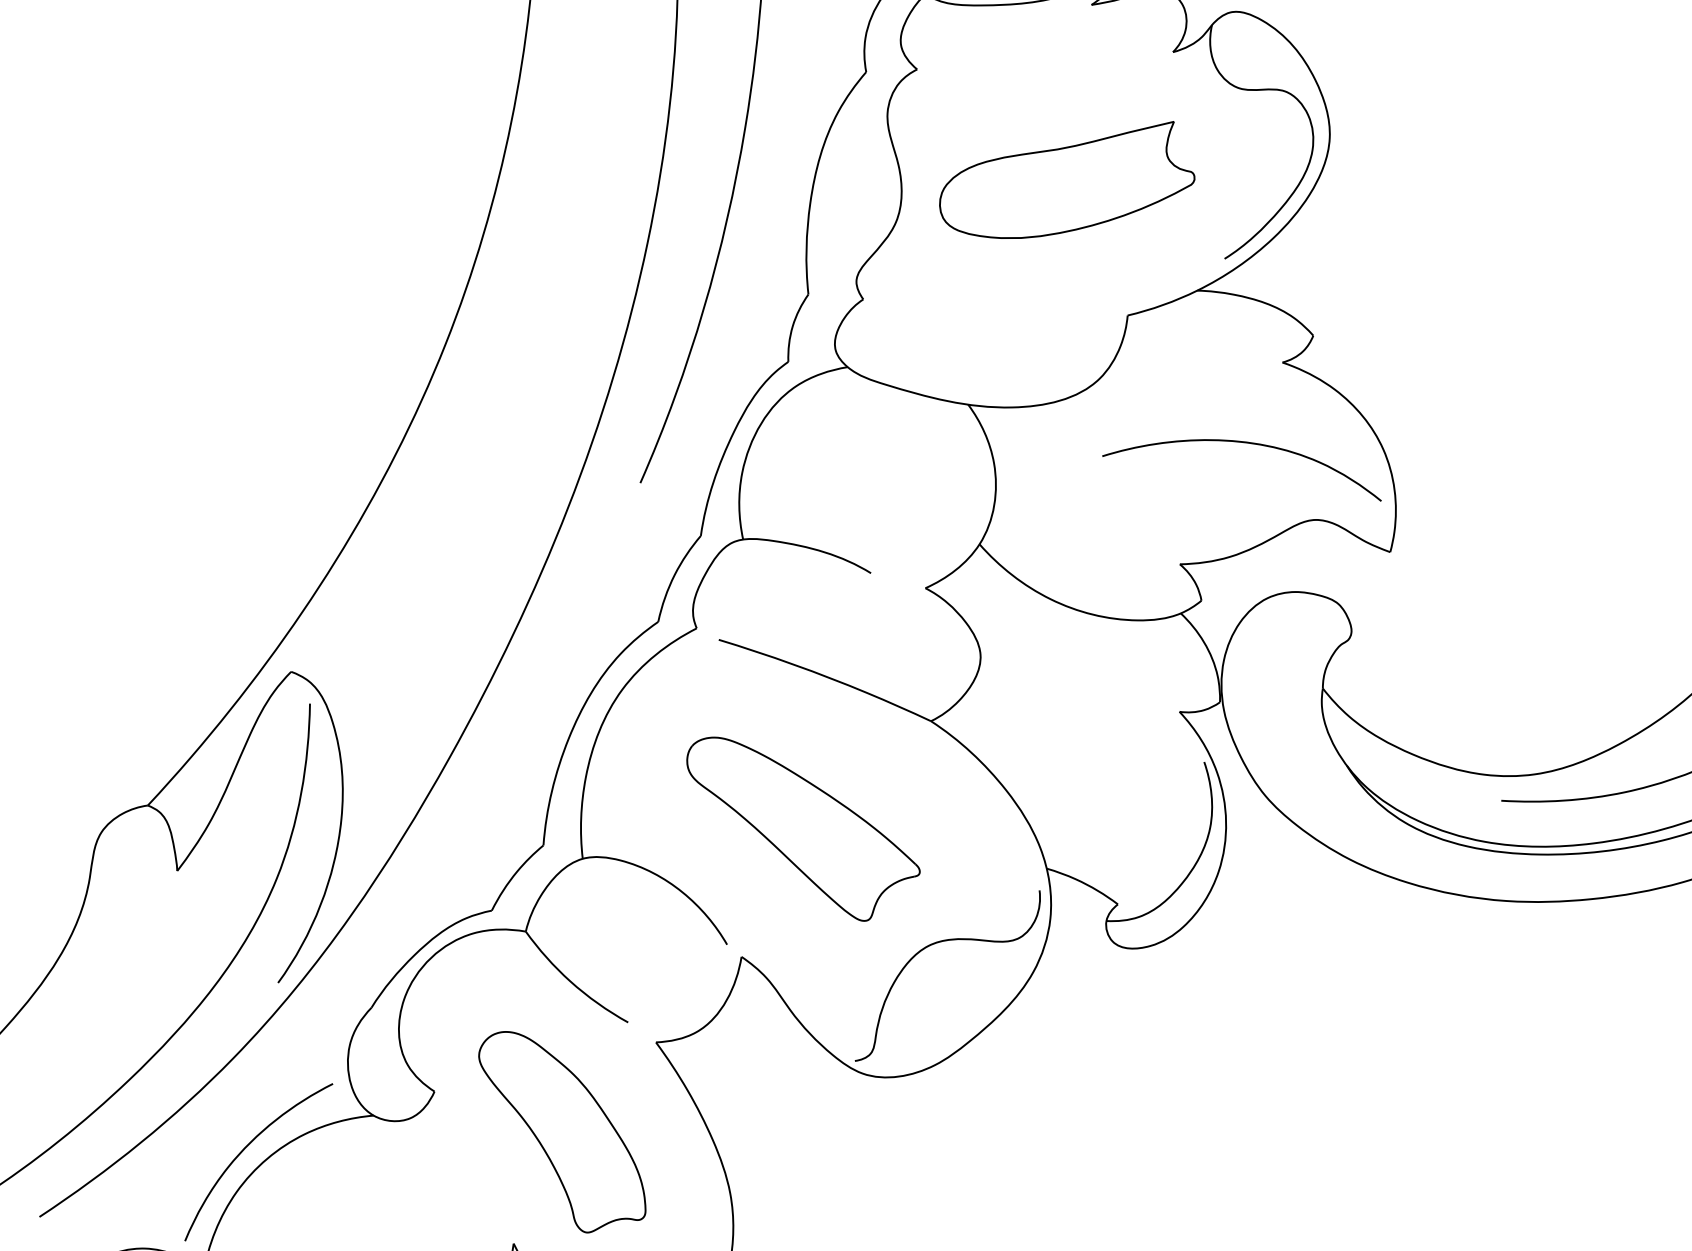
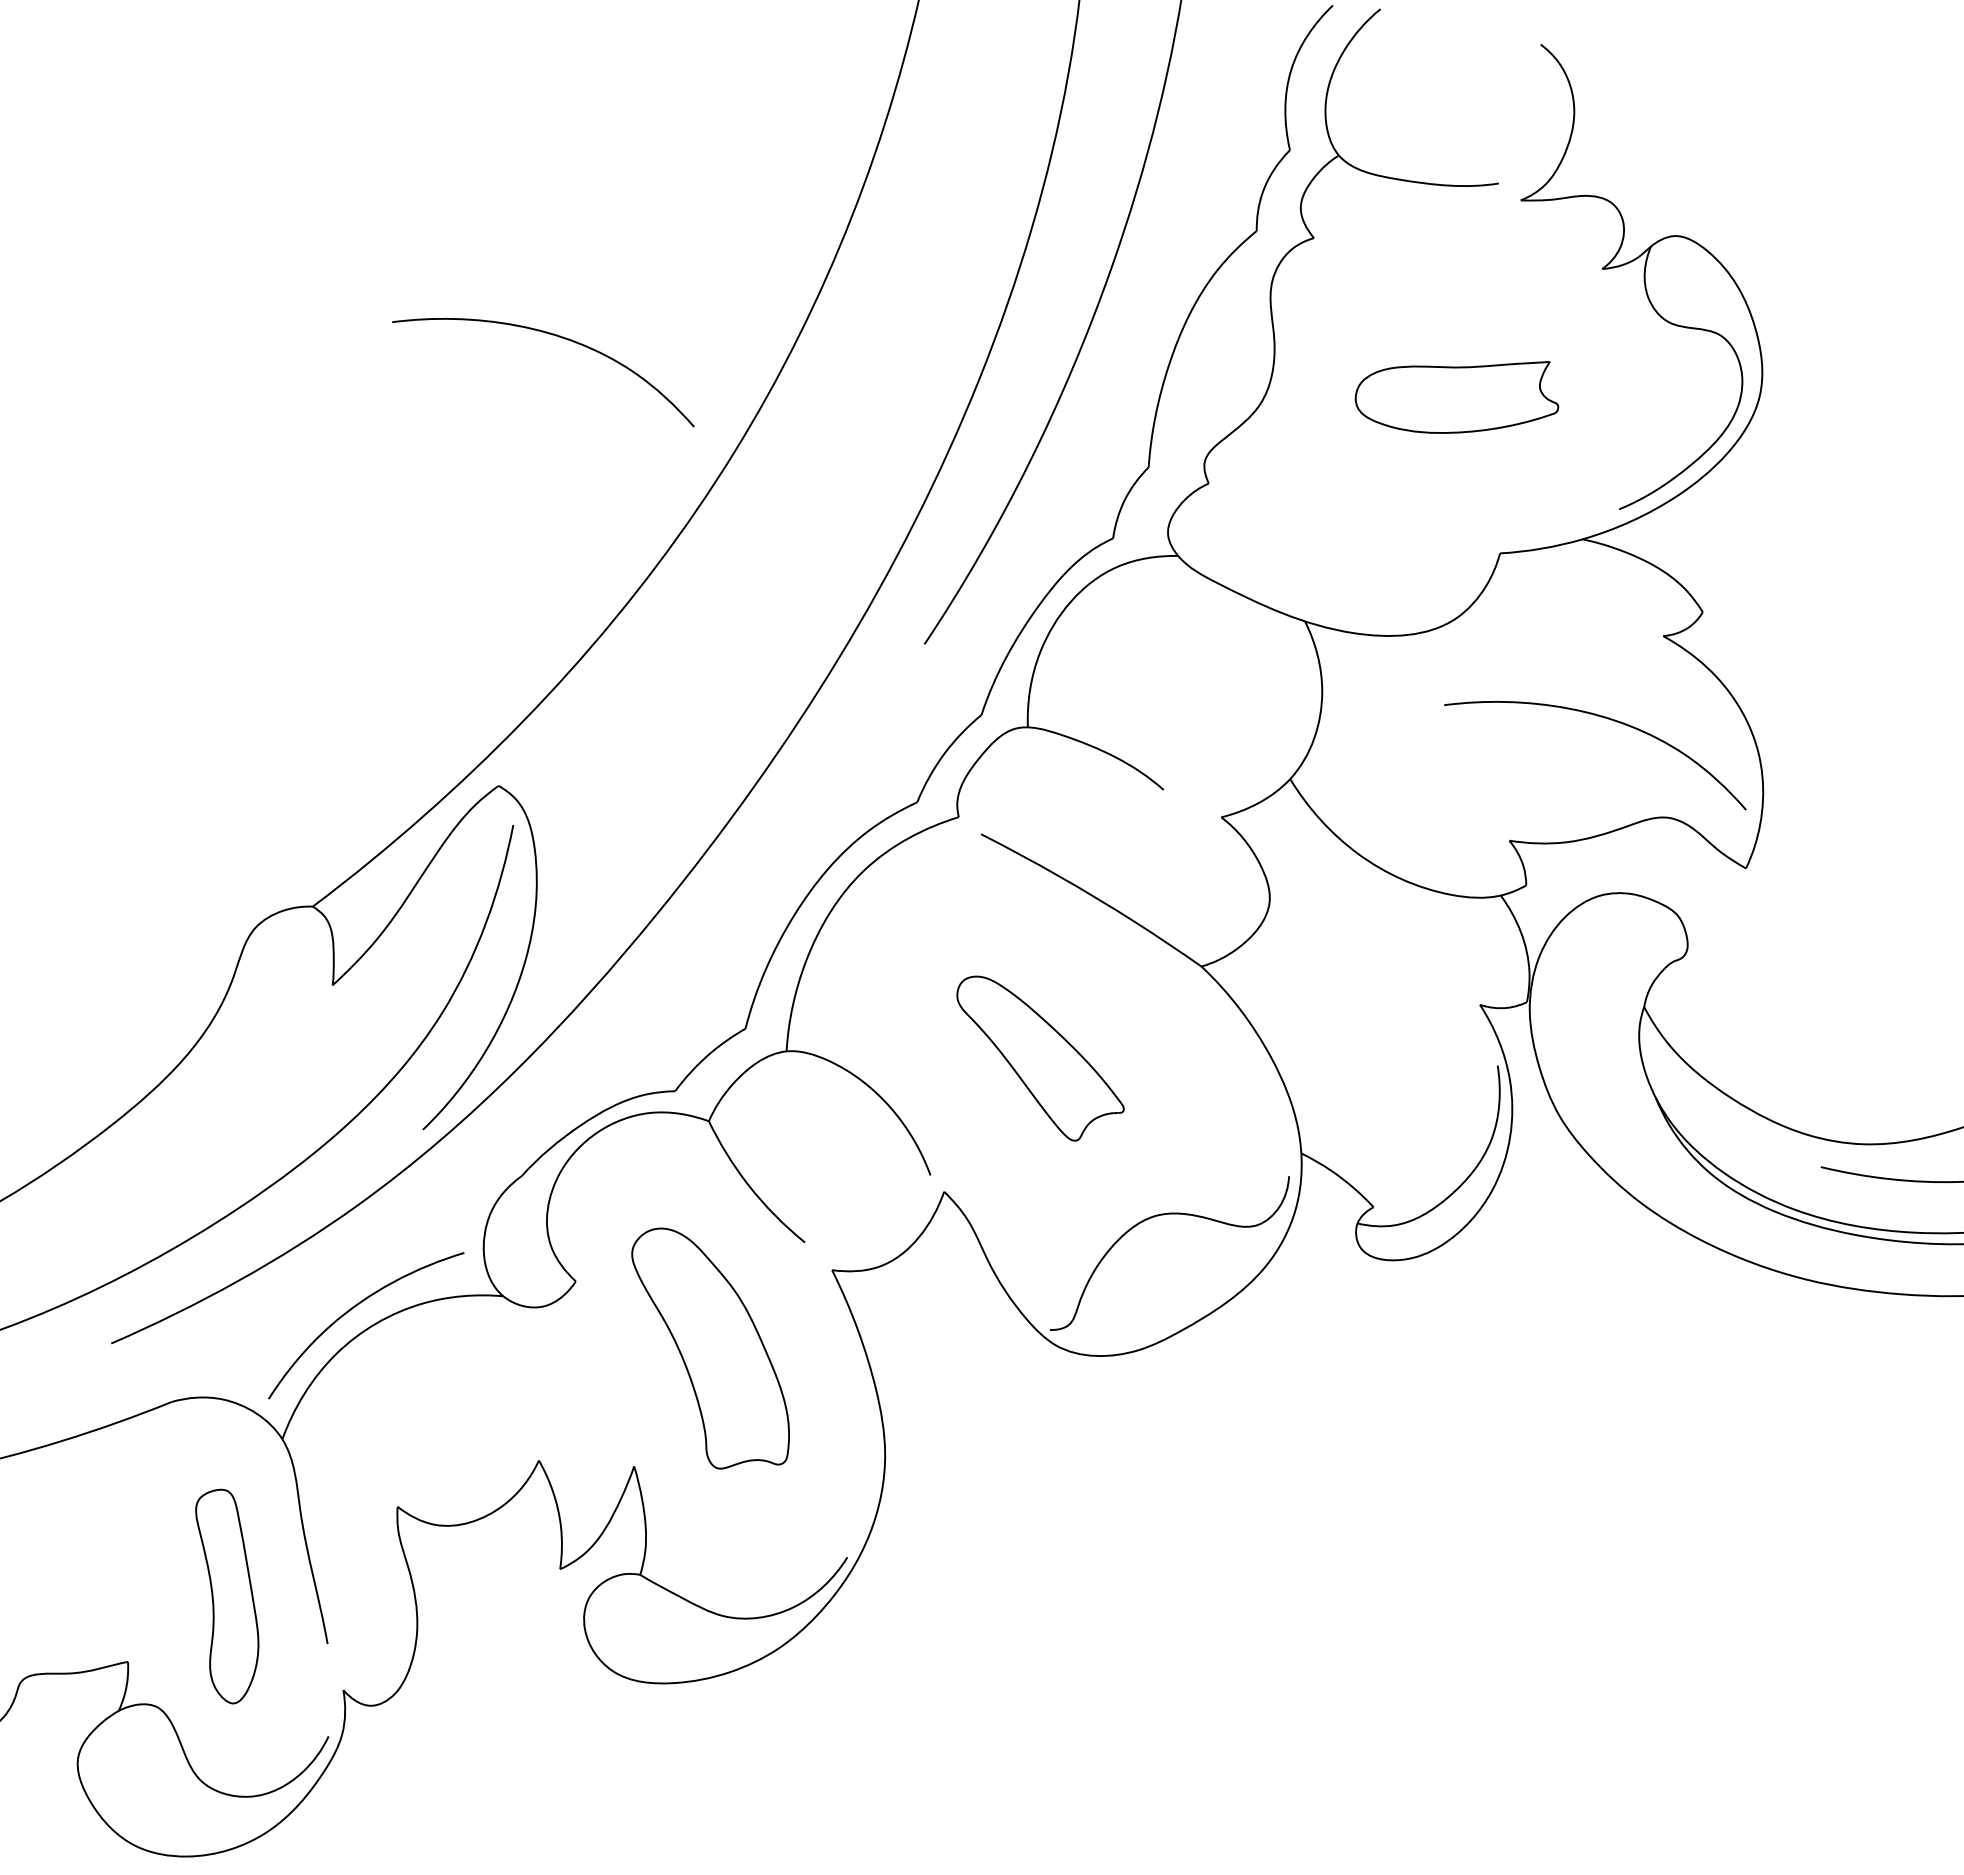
part: (1065, 186) -> (1456, 397), size x0.7
curve: (271, 271) -> (555, 336), added
part: (804, 826) -> (1040, 1058), size x0.7

